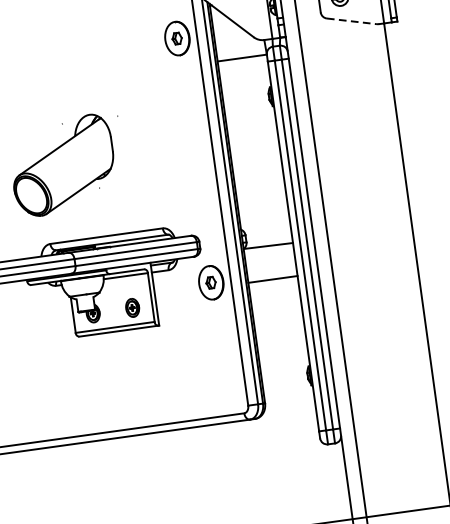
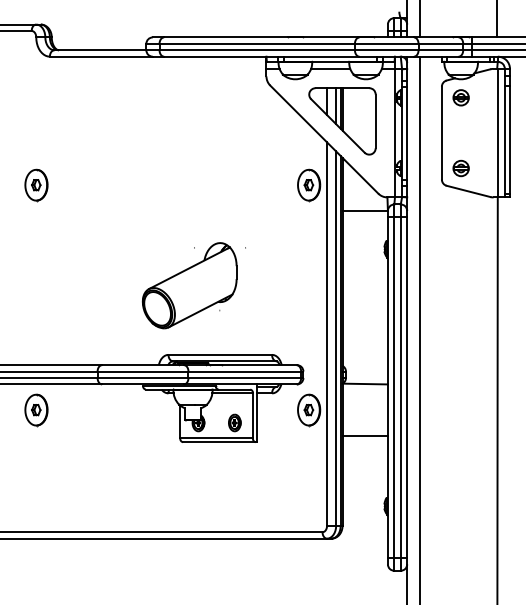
line: (351, 21) -> (468, 191), dashed -> solid
line: (272, 279) -> (364, 435), moved

